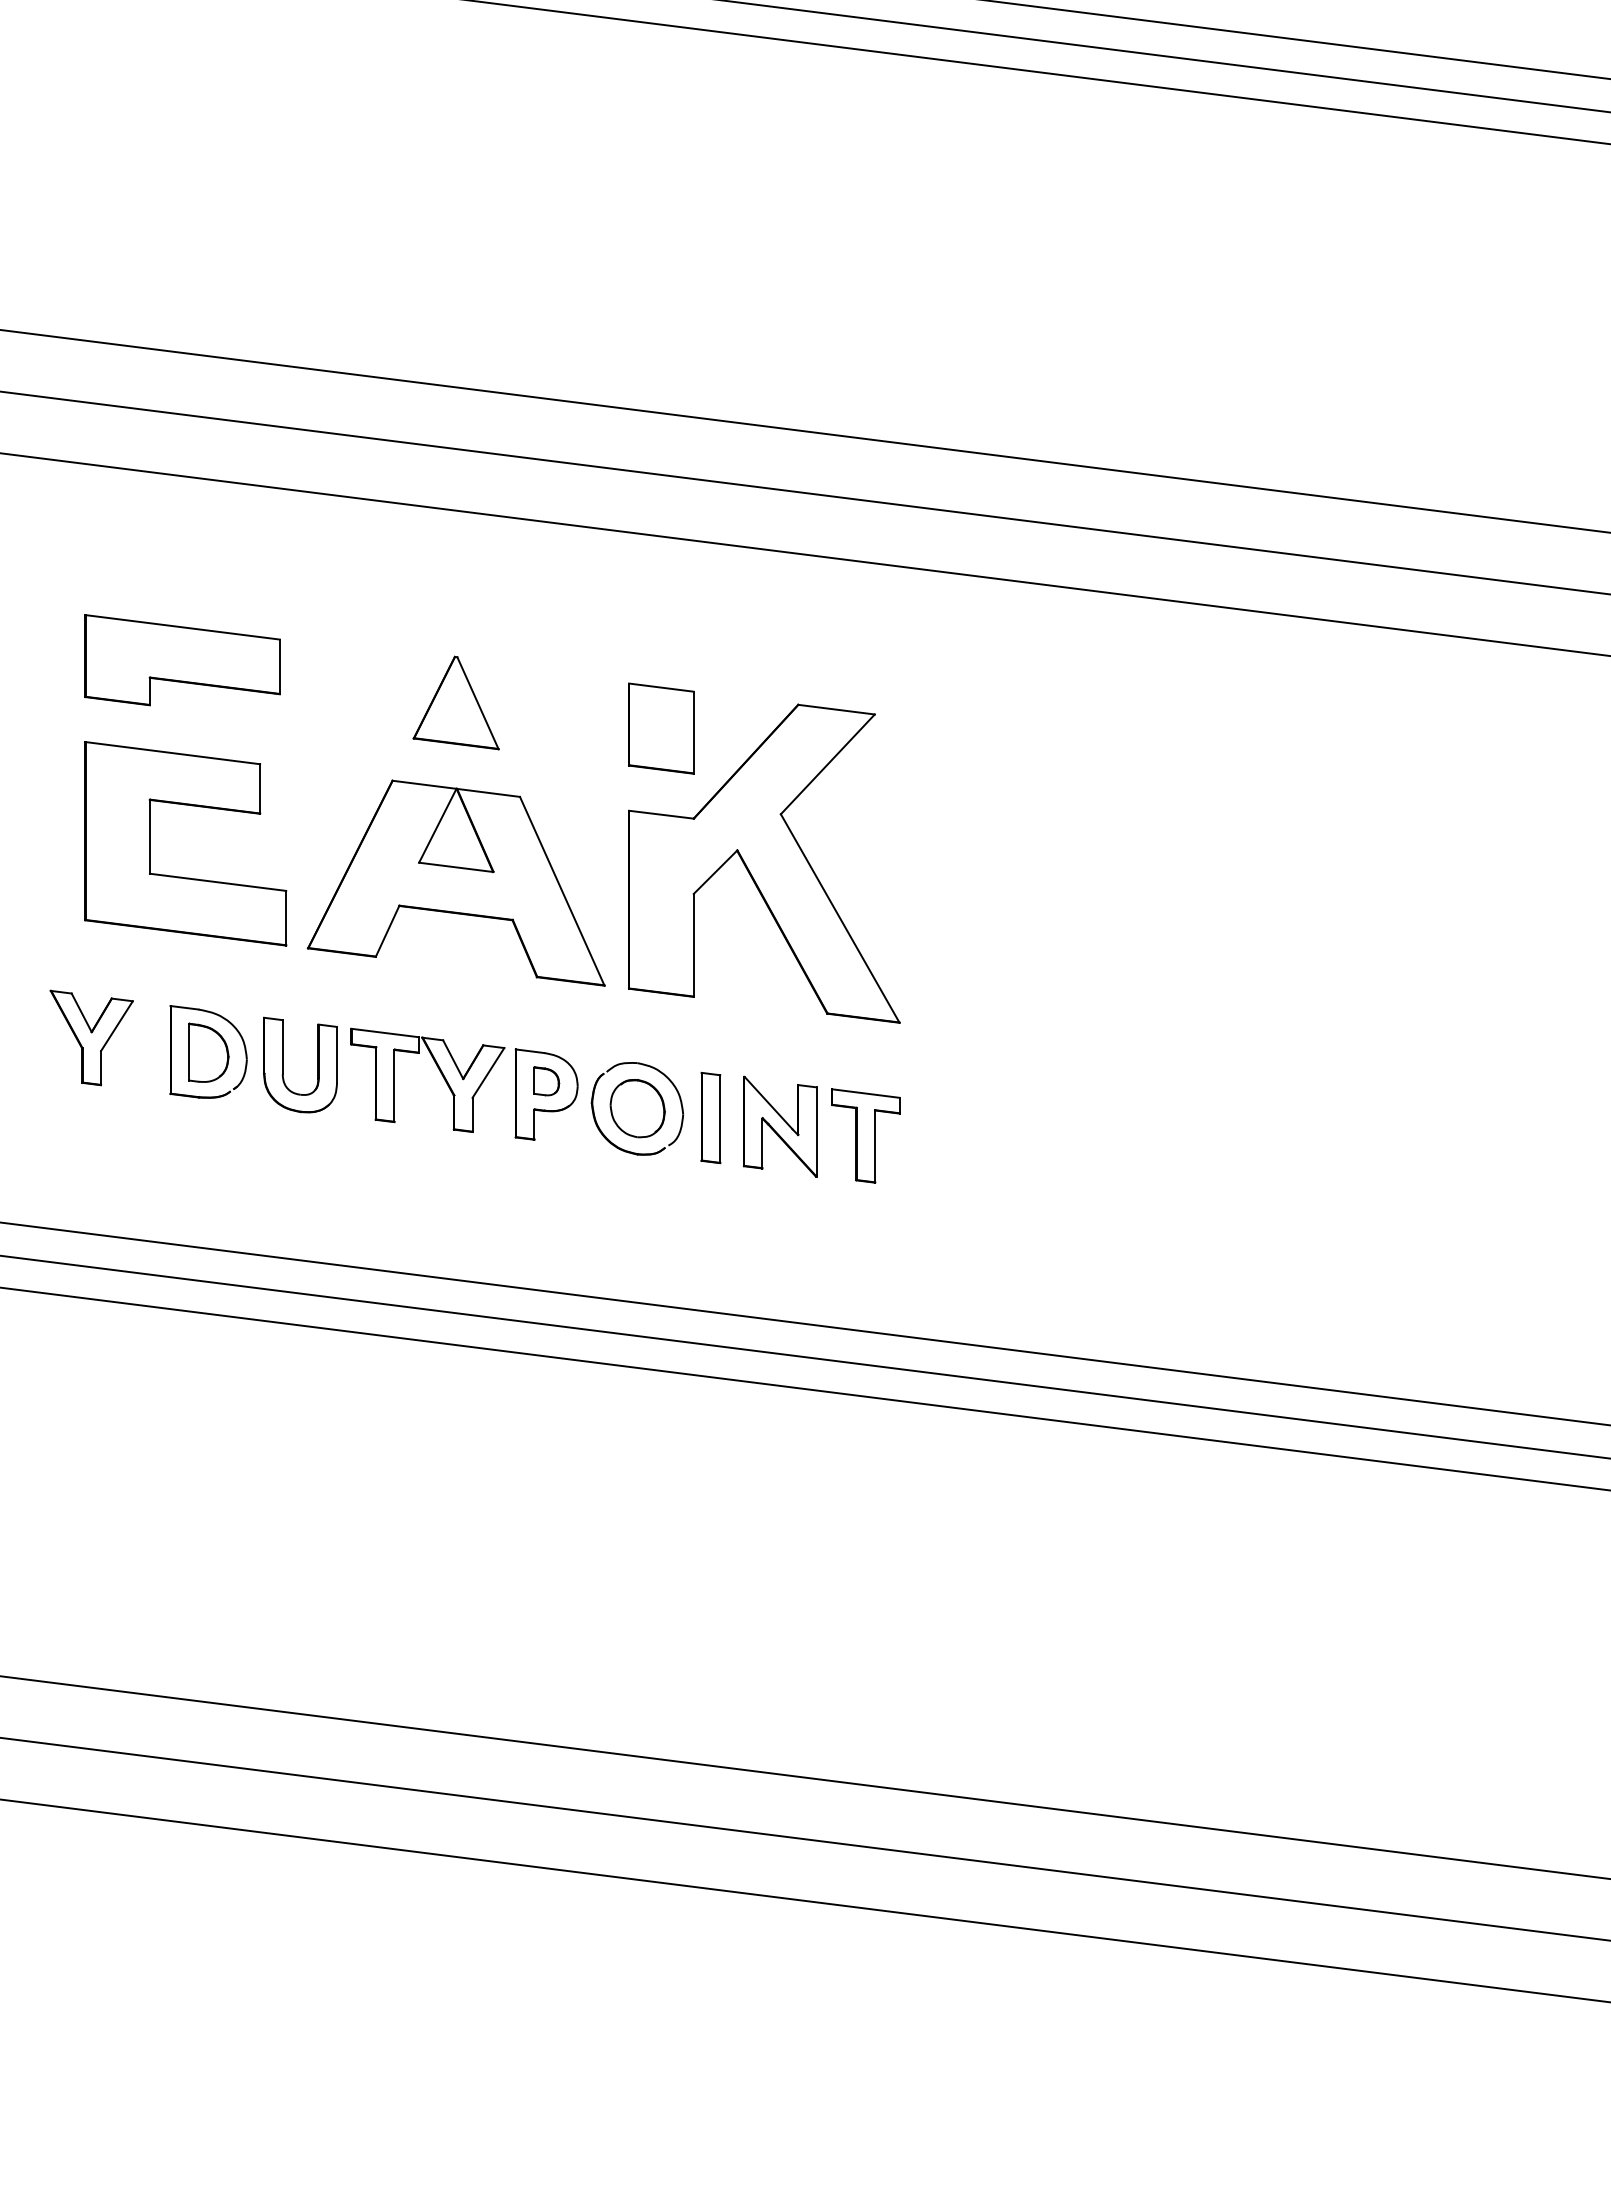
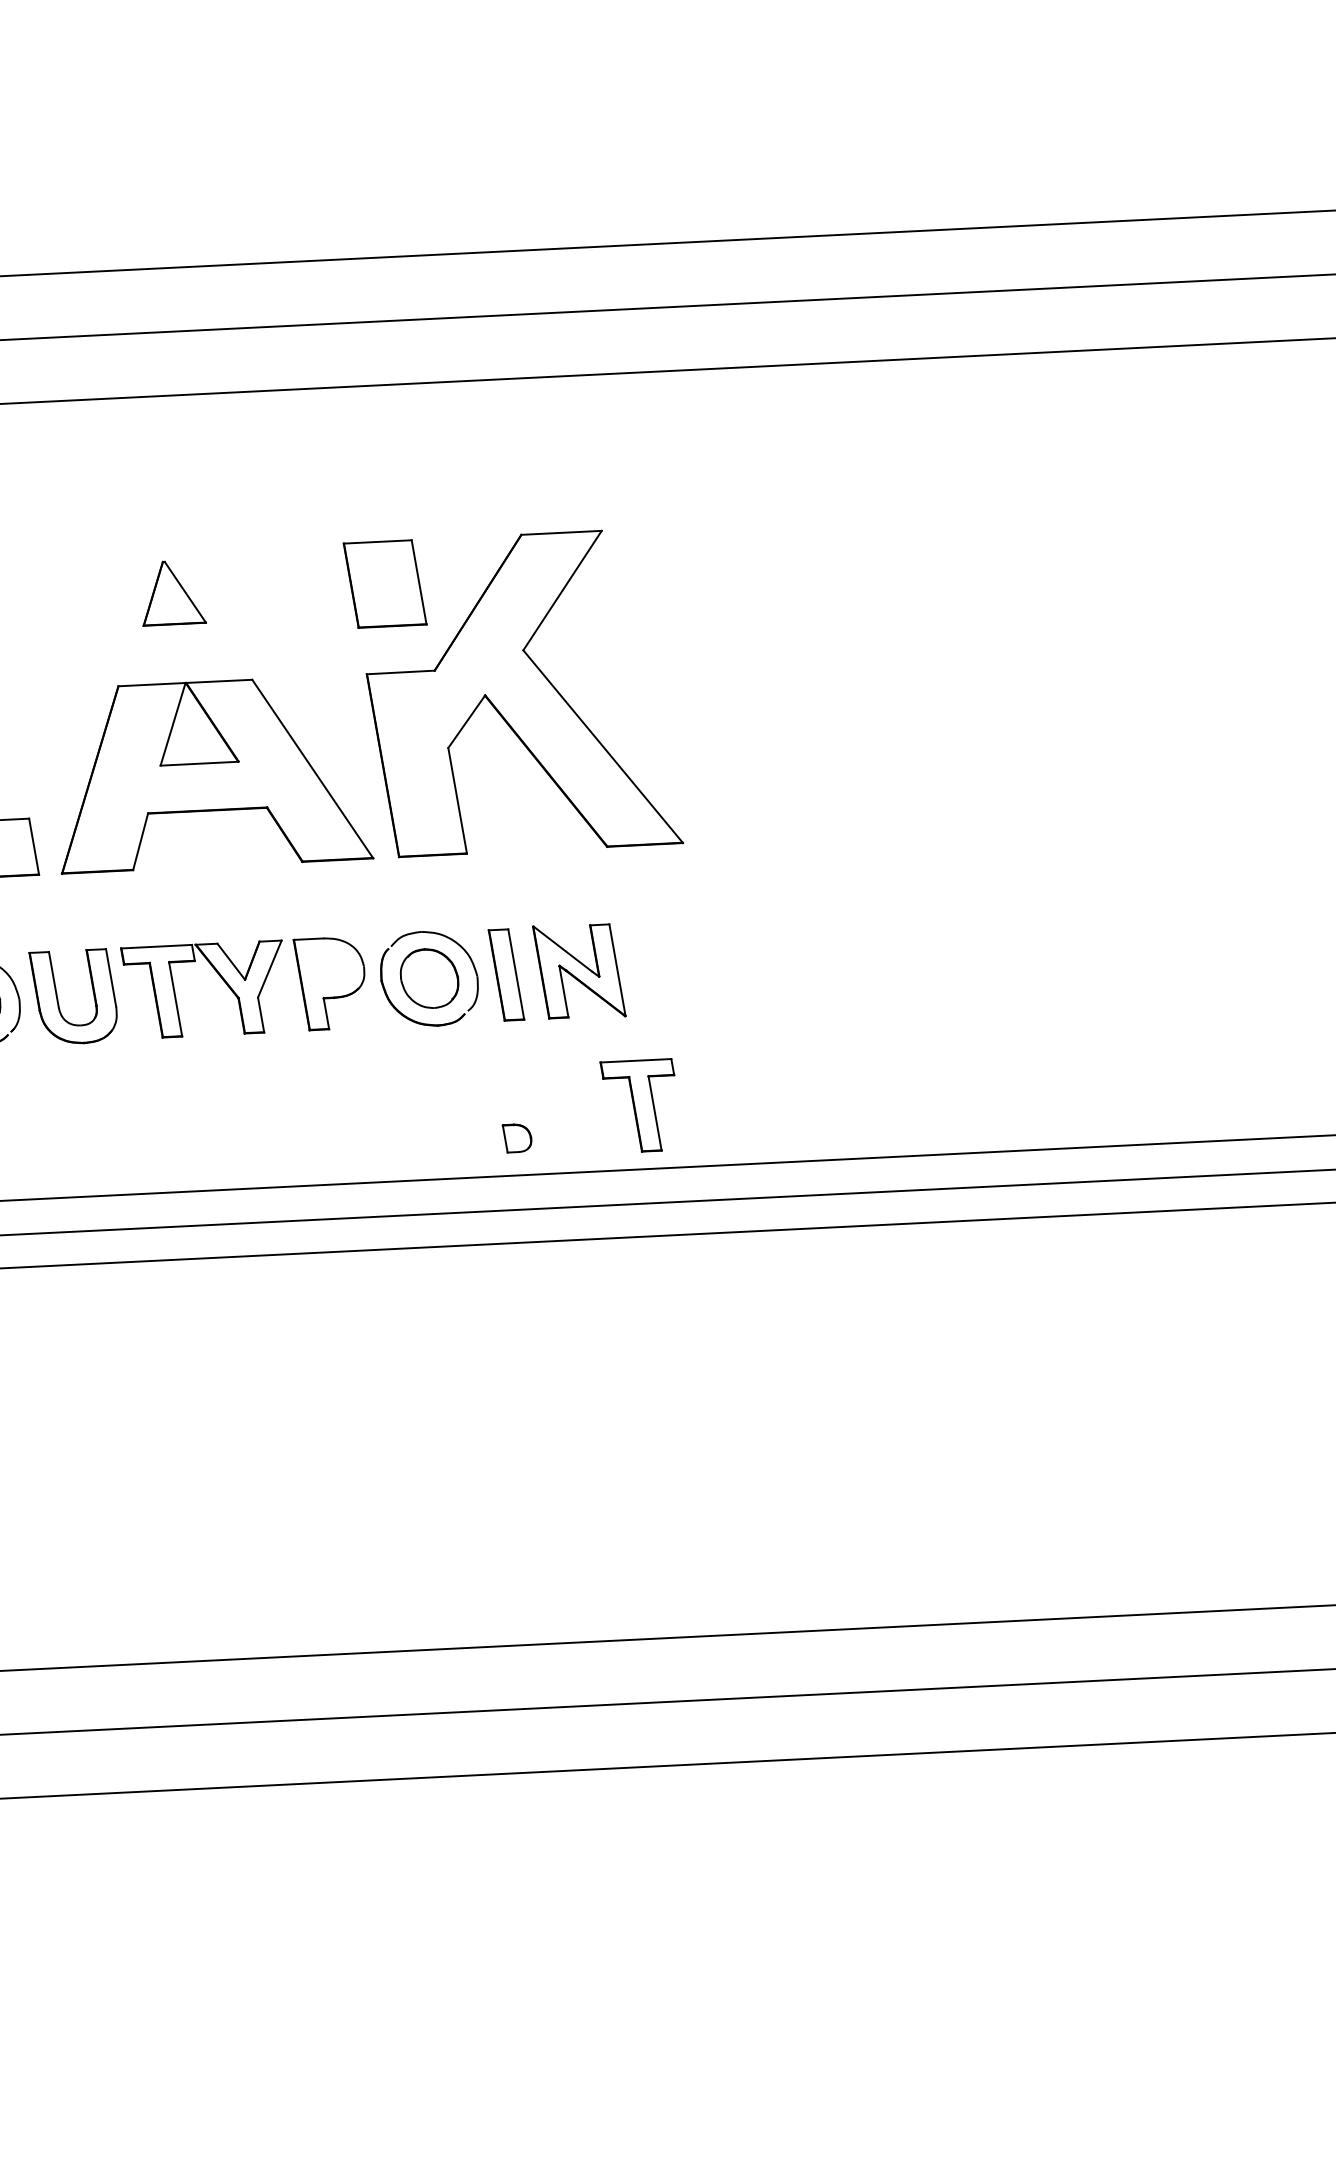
part: (455, 702) -> (168, 594), size x0.7
part: (546, 1081) -> (517, 1137), moved
part: (865, 1135) -> (643, 1103), moved

